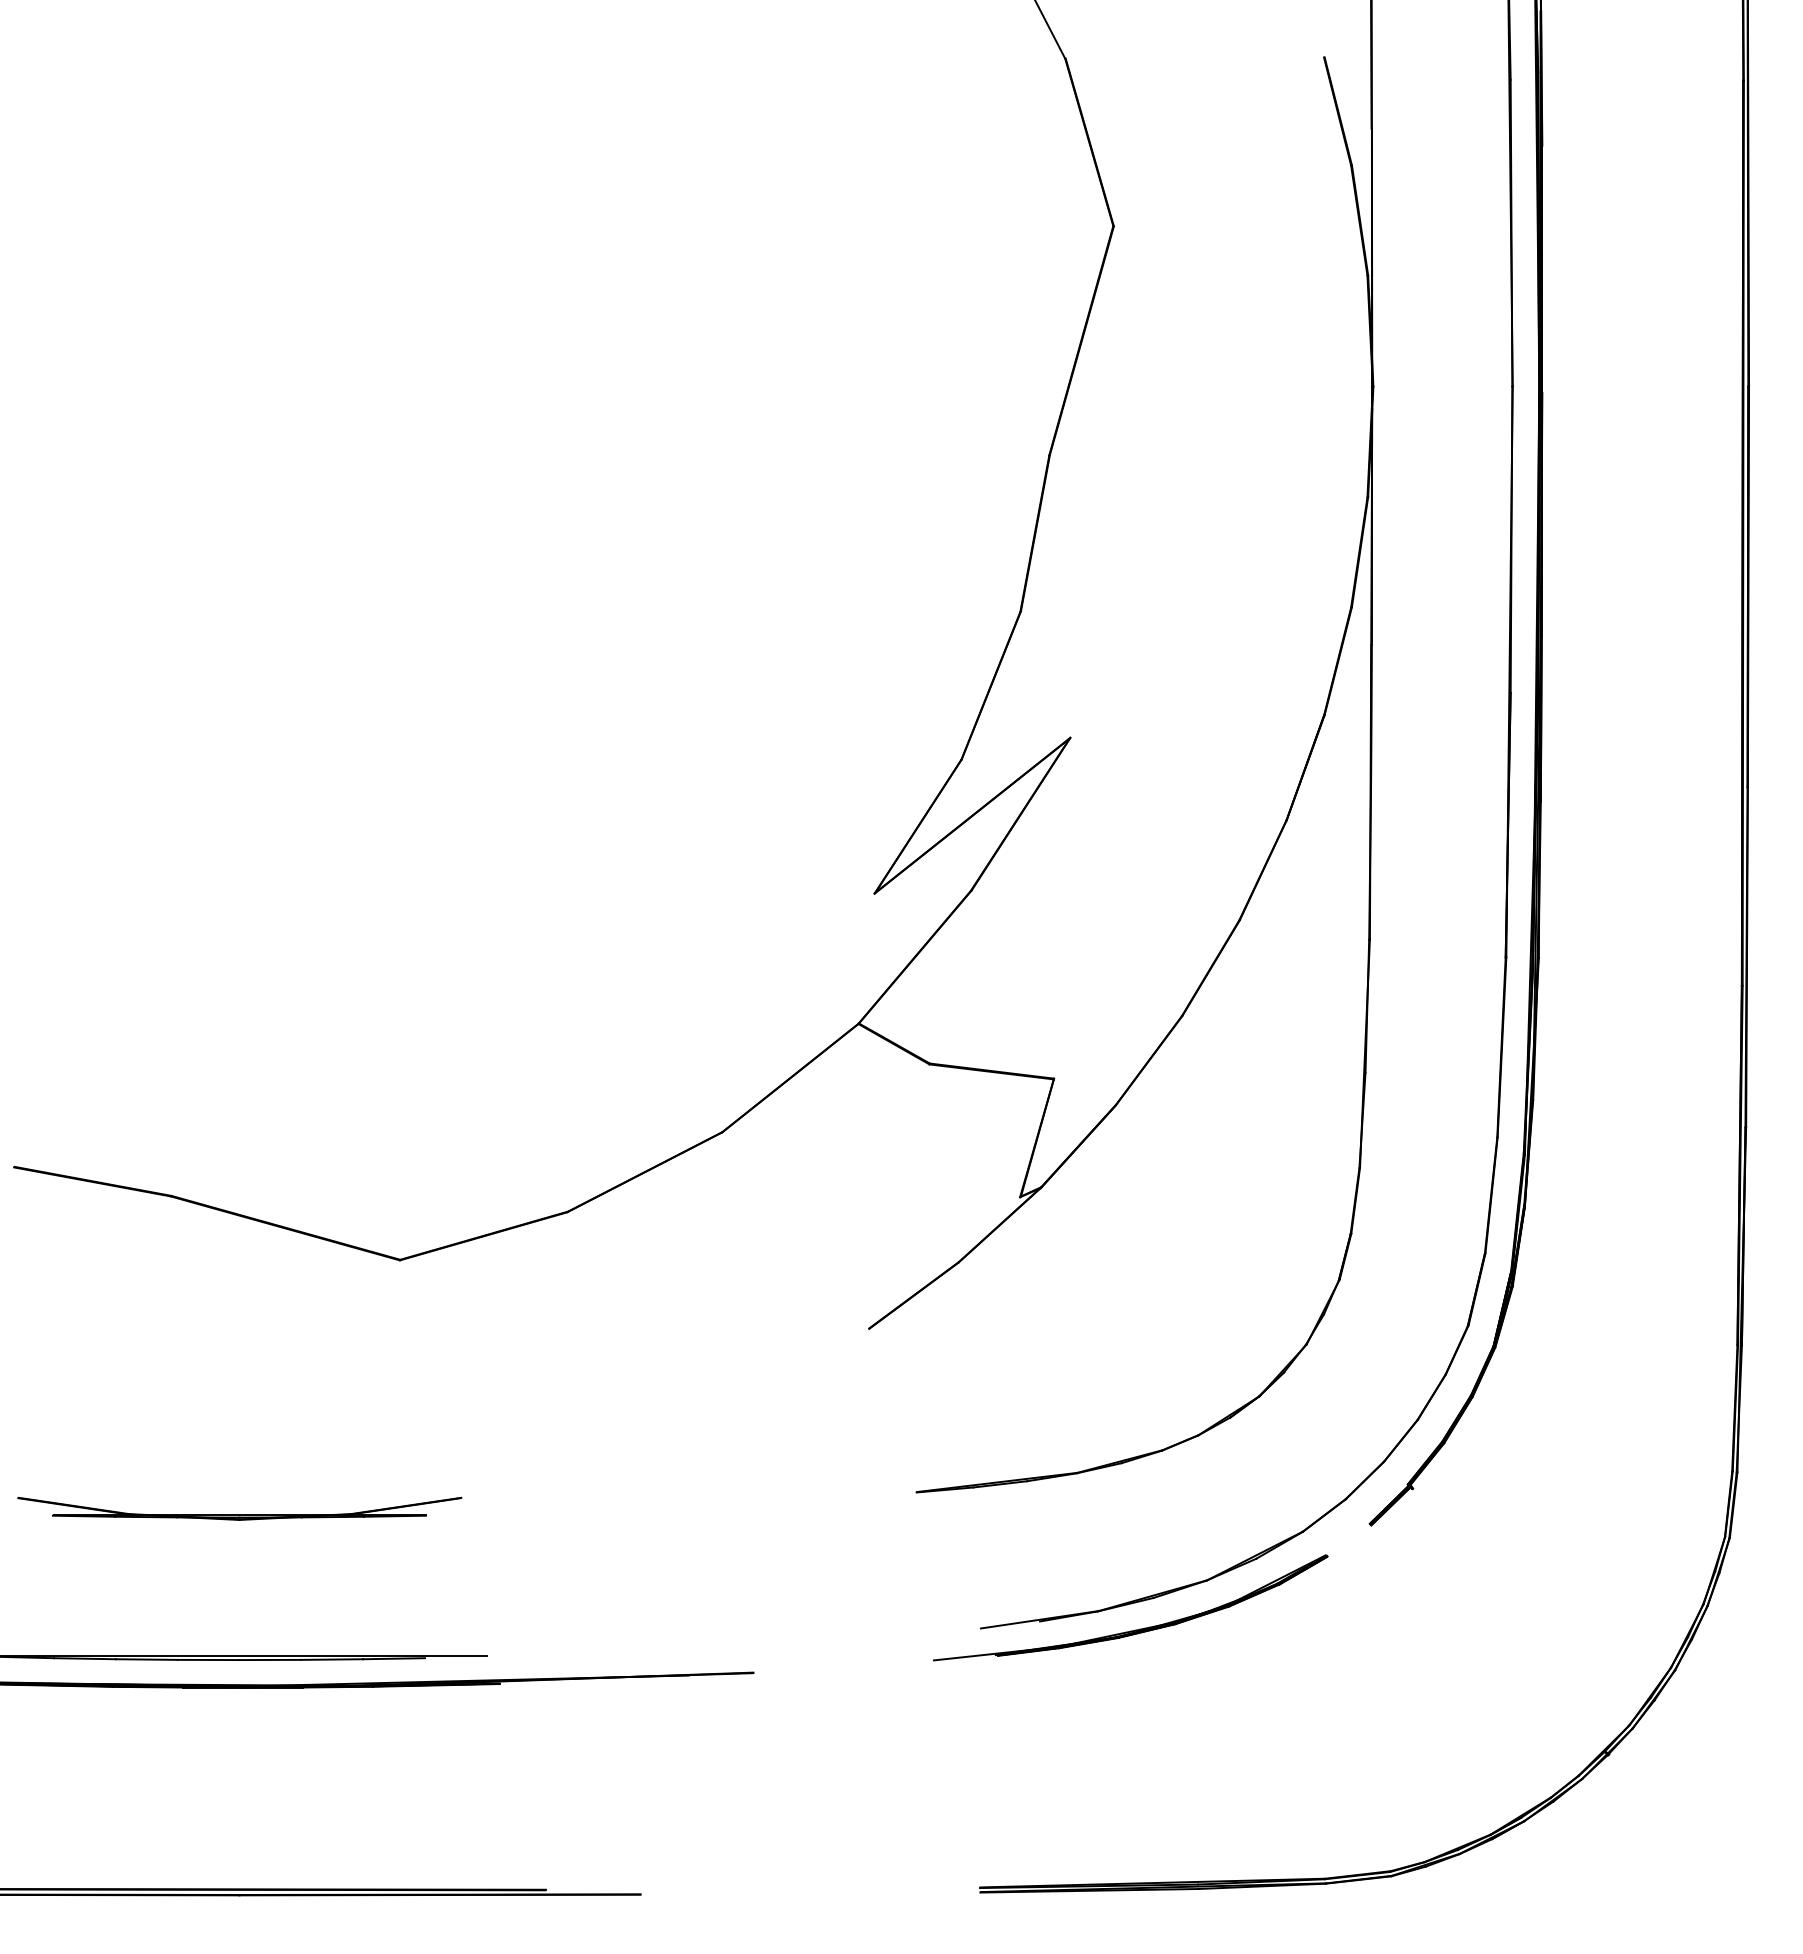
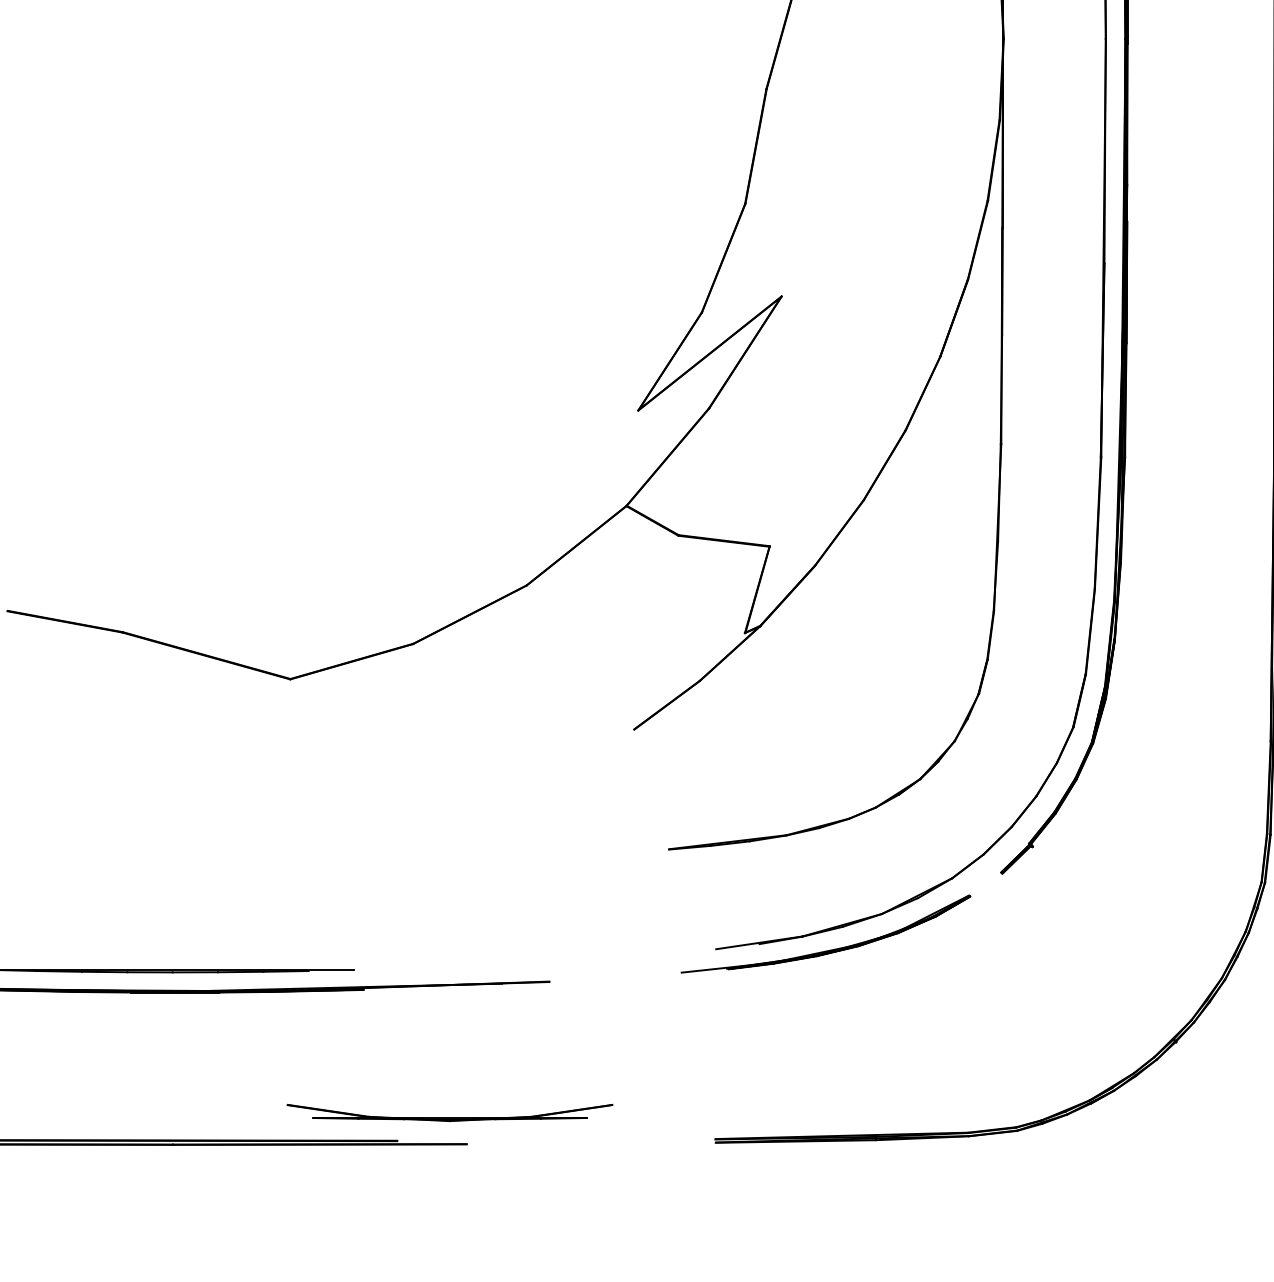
part: (239, 1508) -> (449, 1112), moved

